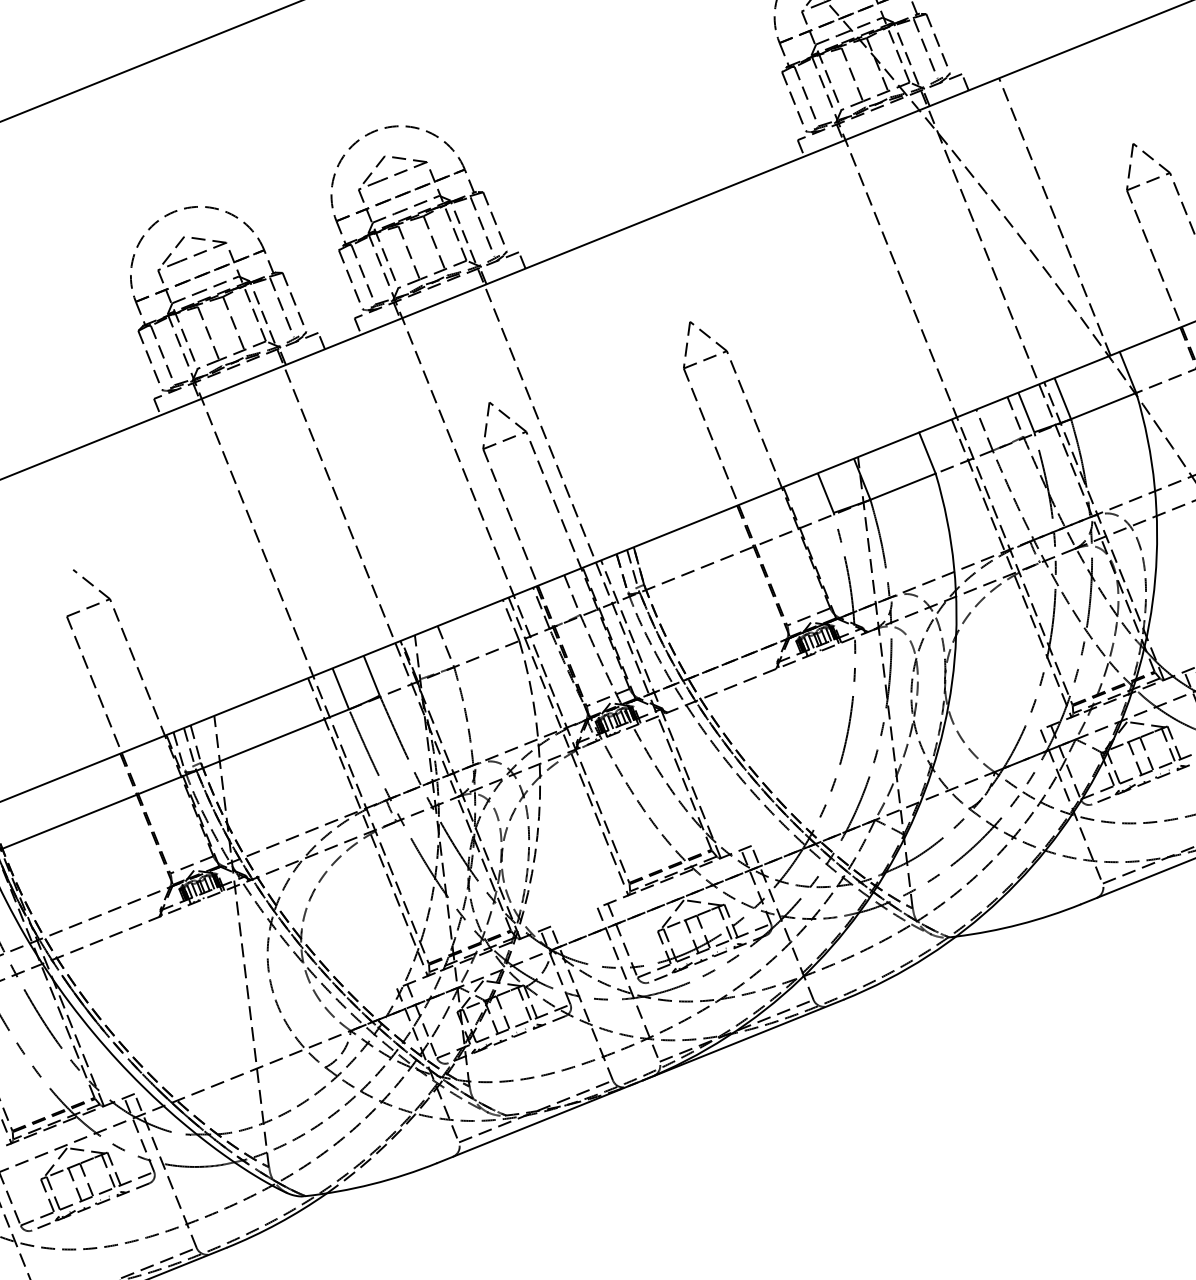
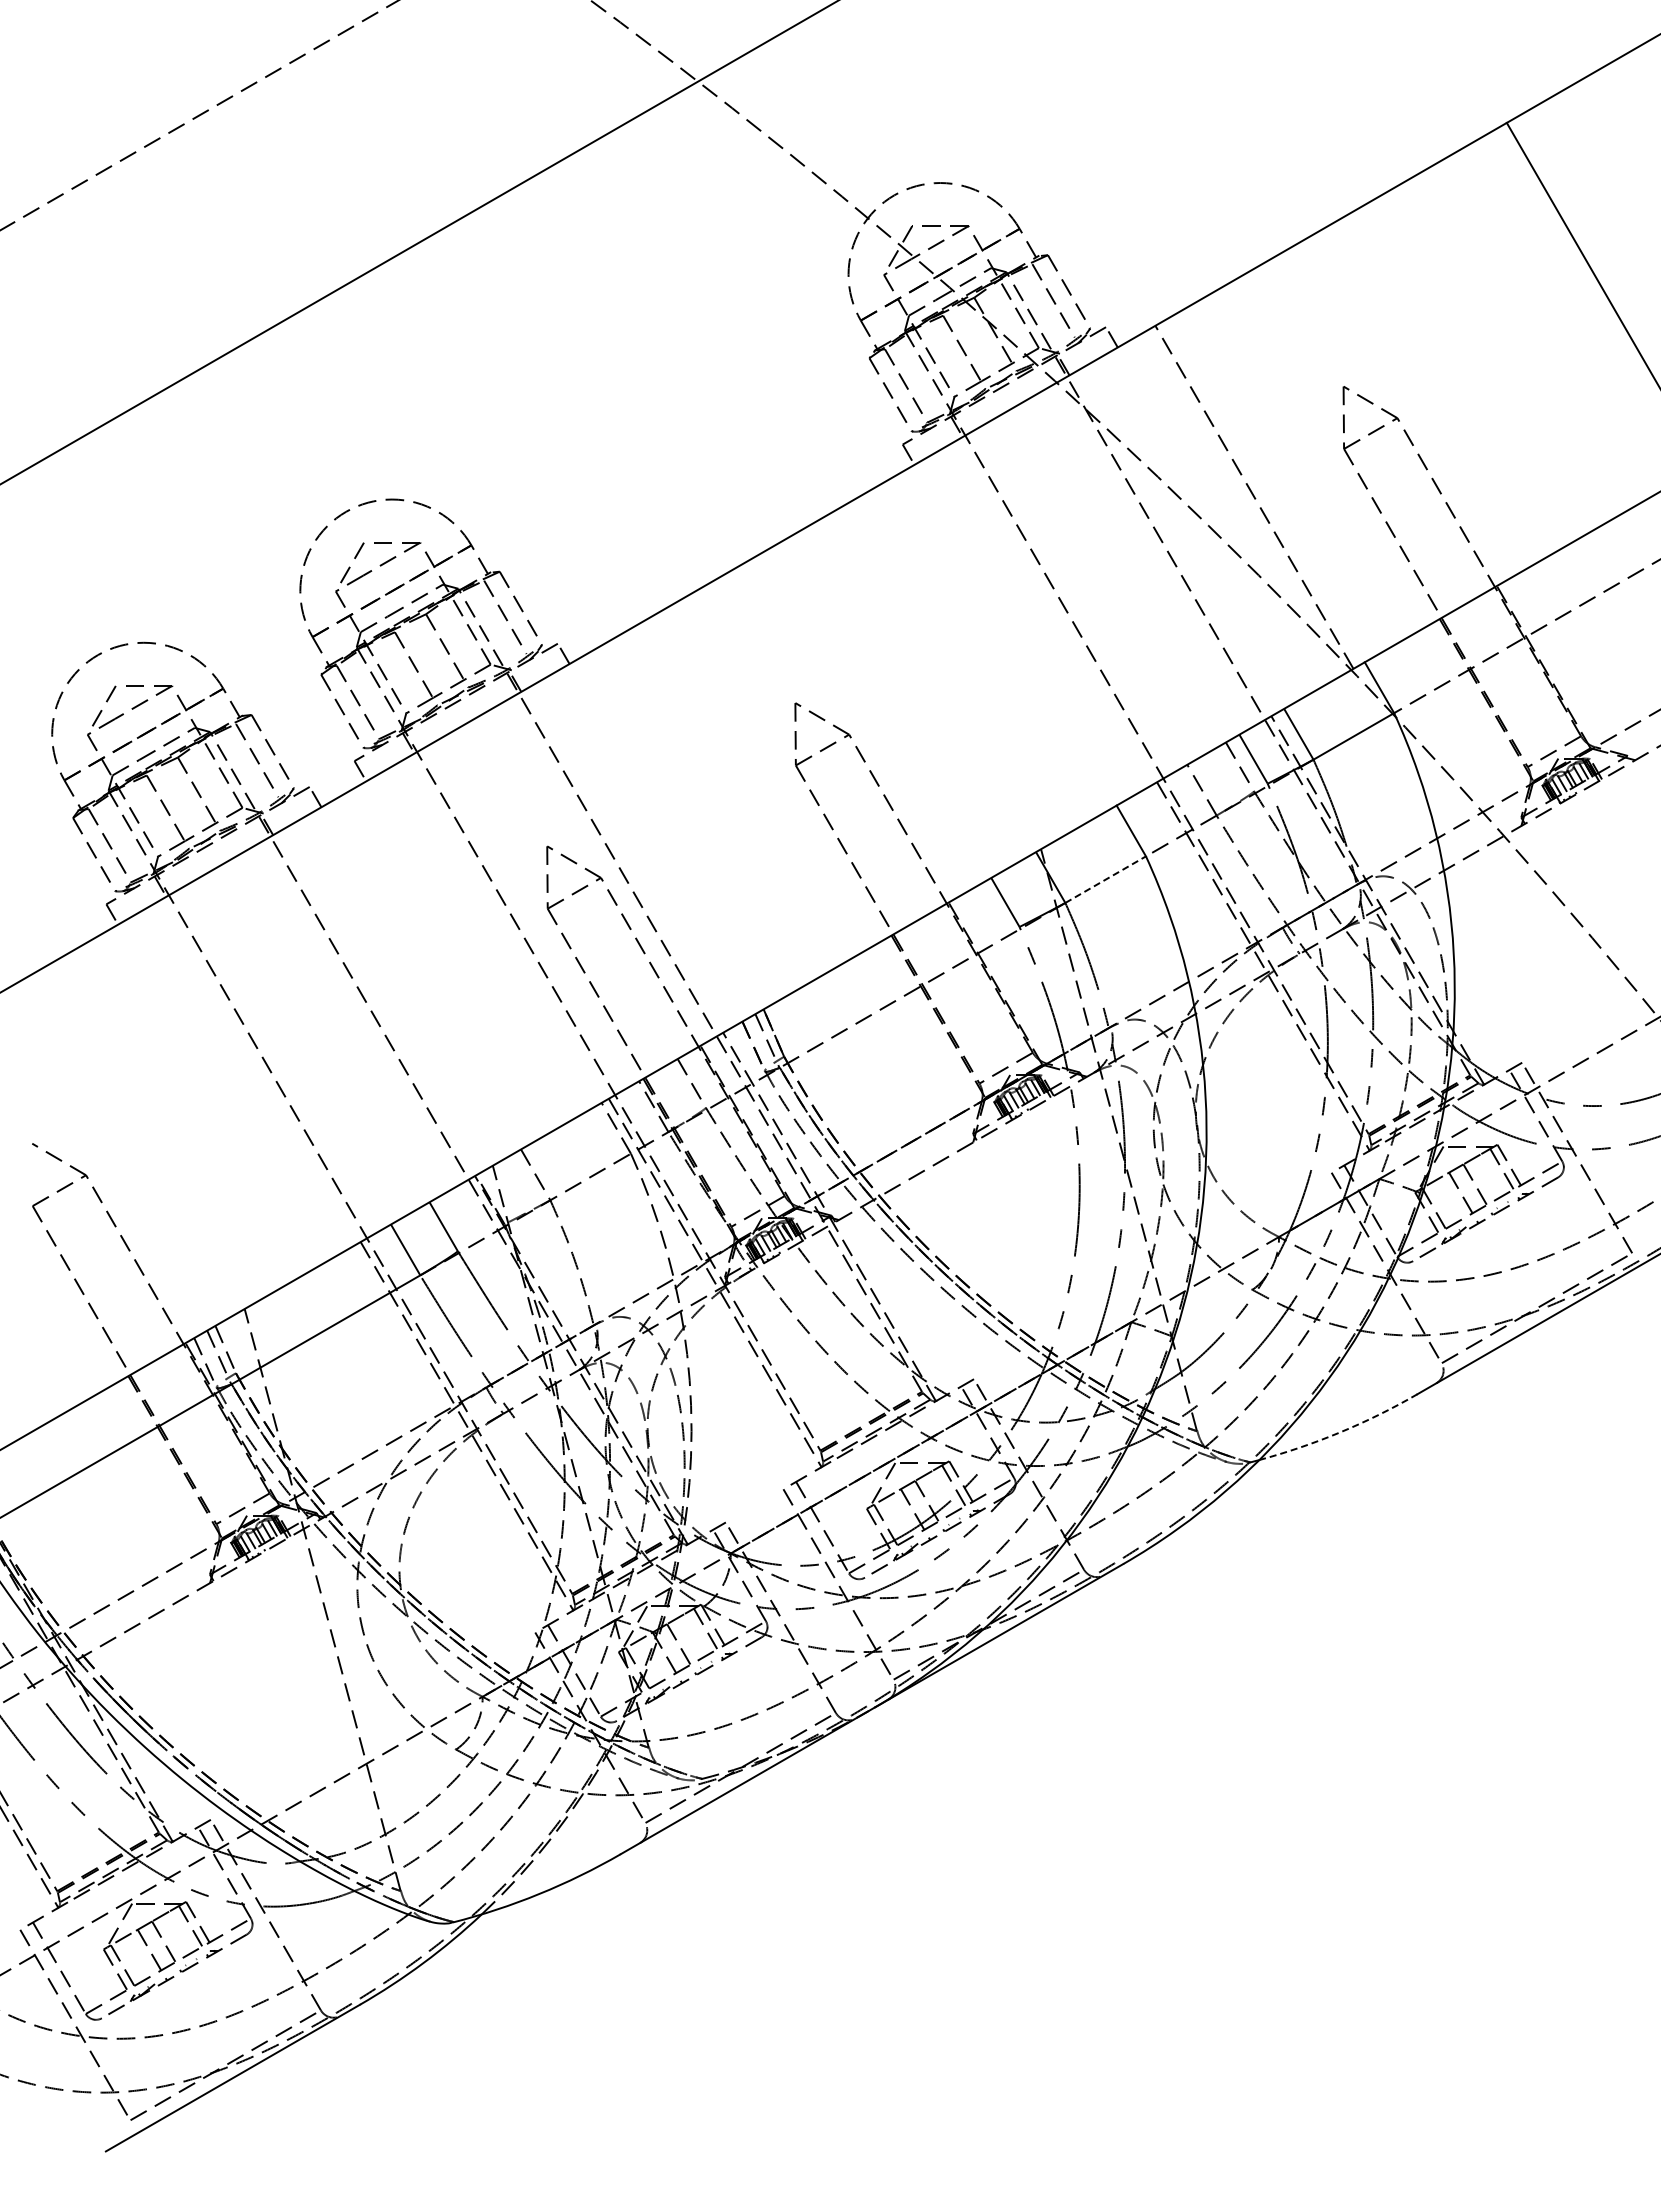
line: (902, 486) -> (1105, 879), solid -> dashed
arc: (1019, 924) -> (1340, 1432), solid -> dashed

